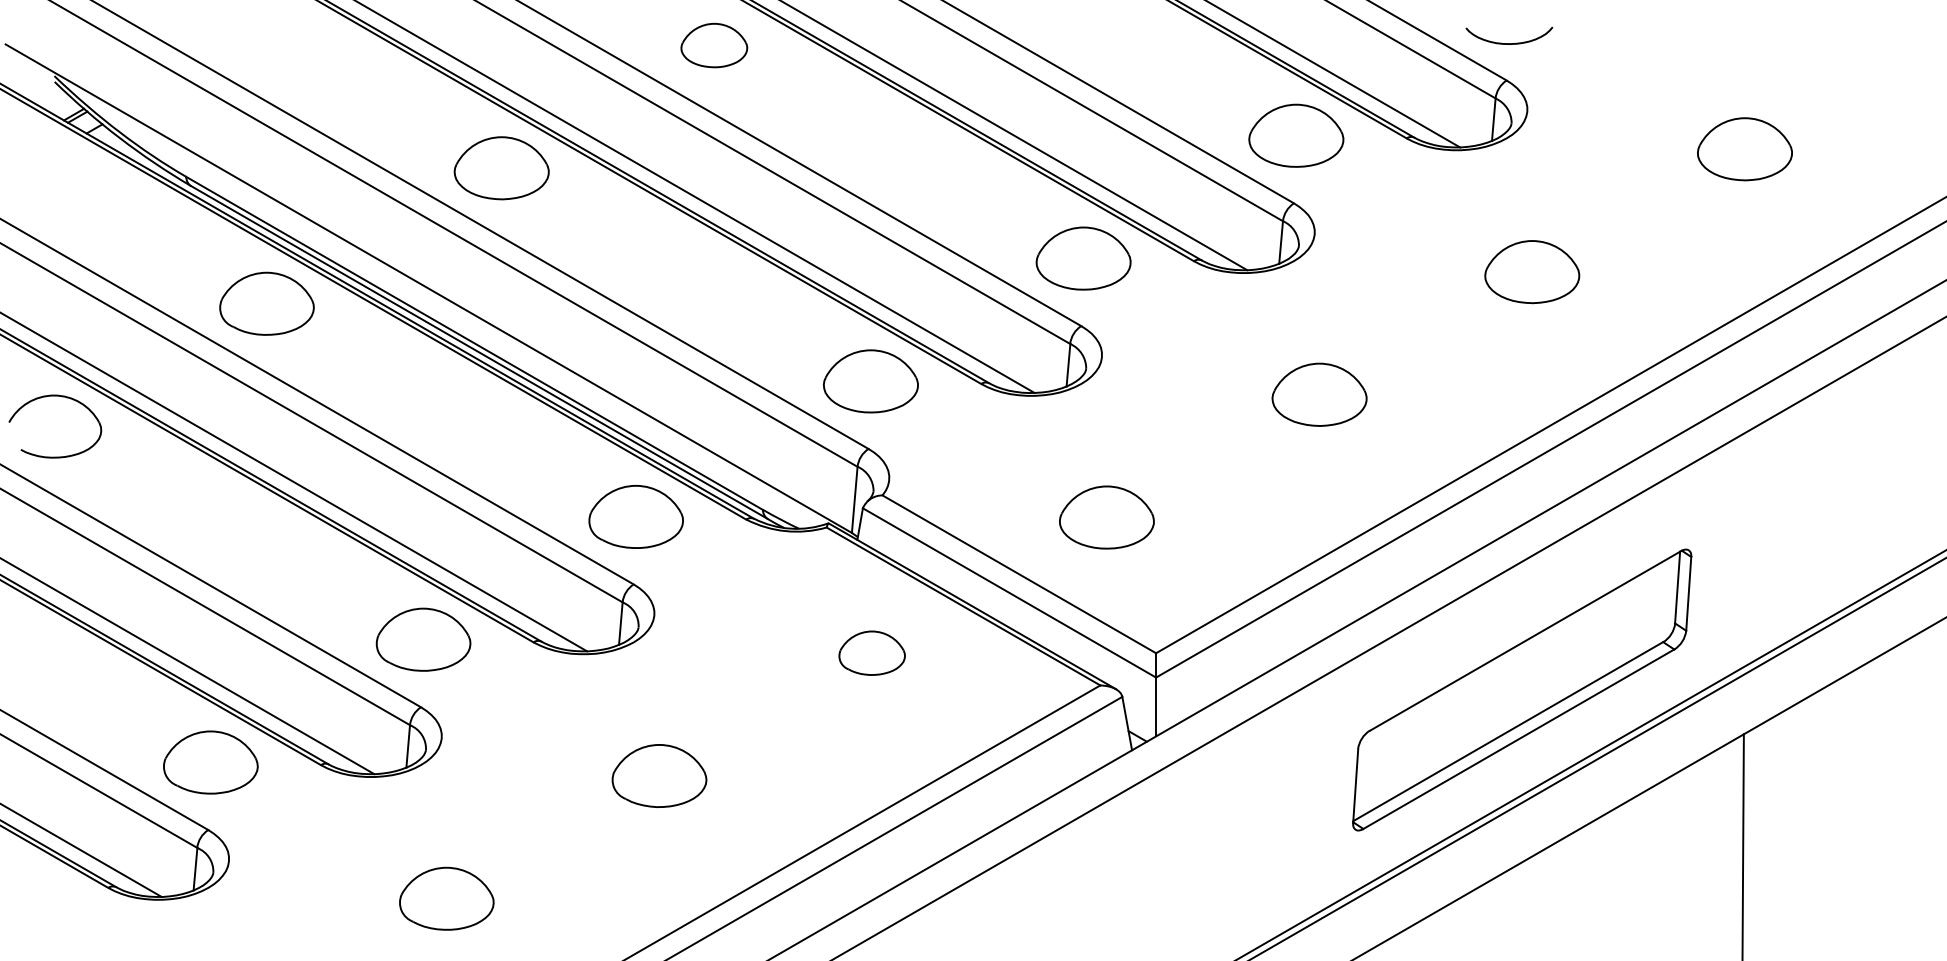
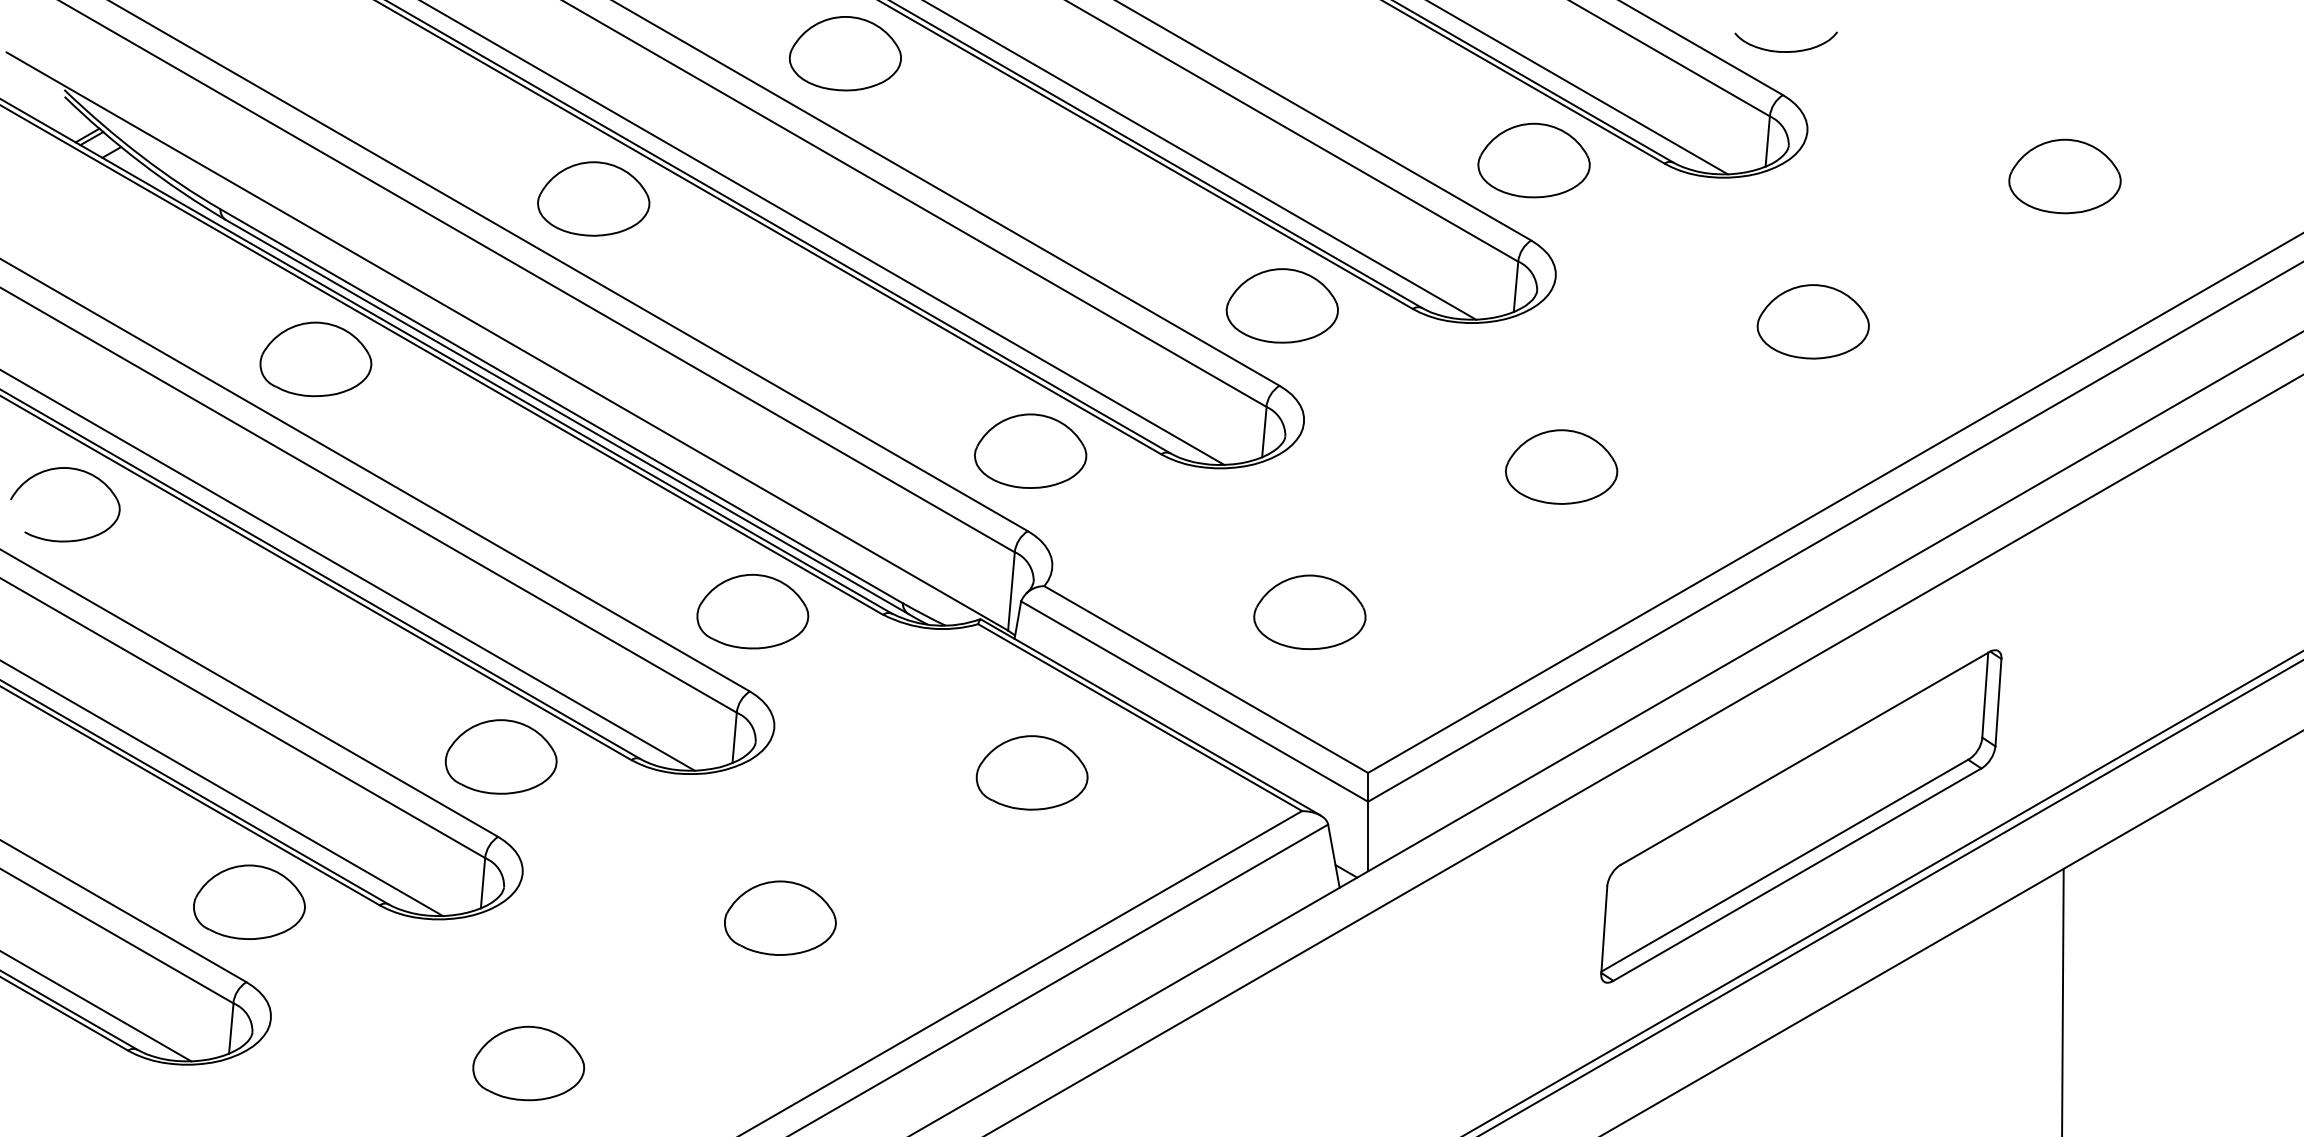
part: (713, 45) -> (844, 53), size x1.43
part: (871, 652) -> (1031, 772), size x1.43

